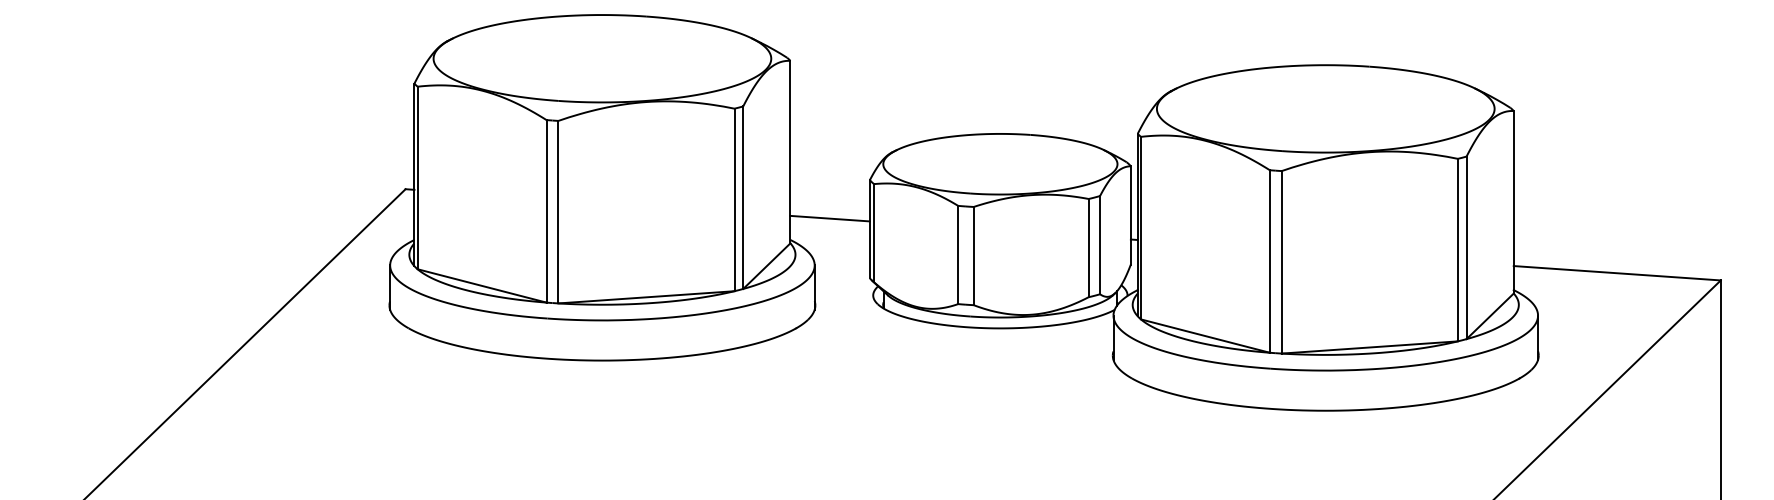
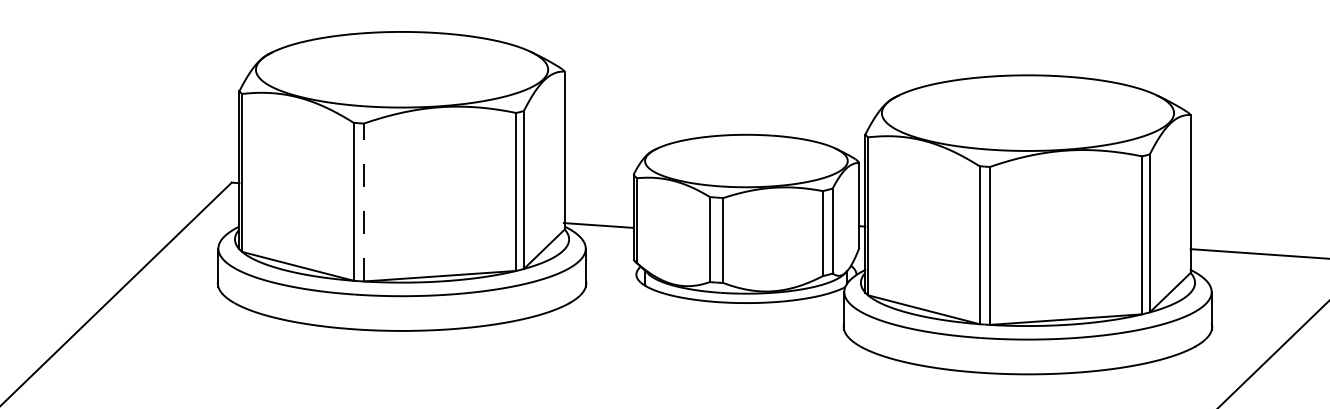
line: (558, 211) -> (364, 201), solid -> dashed
line: (829, 218) -> (597, 225), moved

